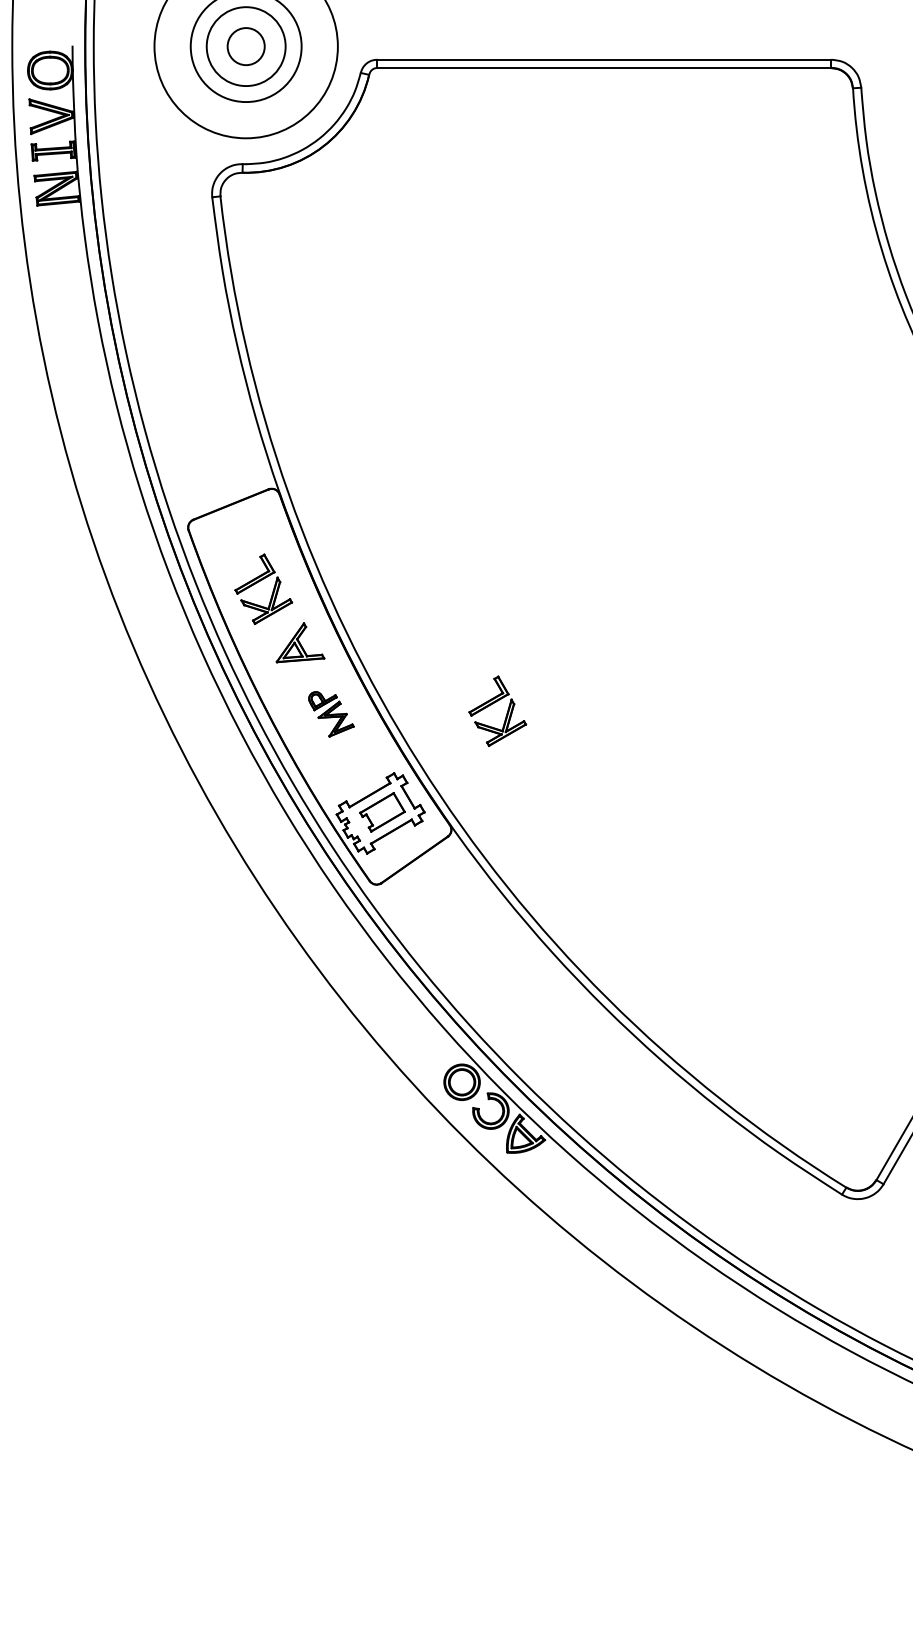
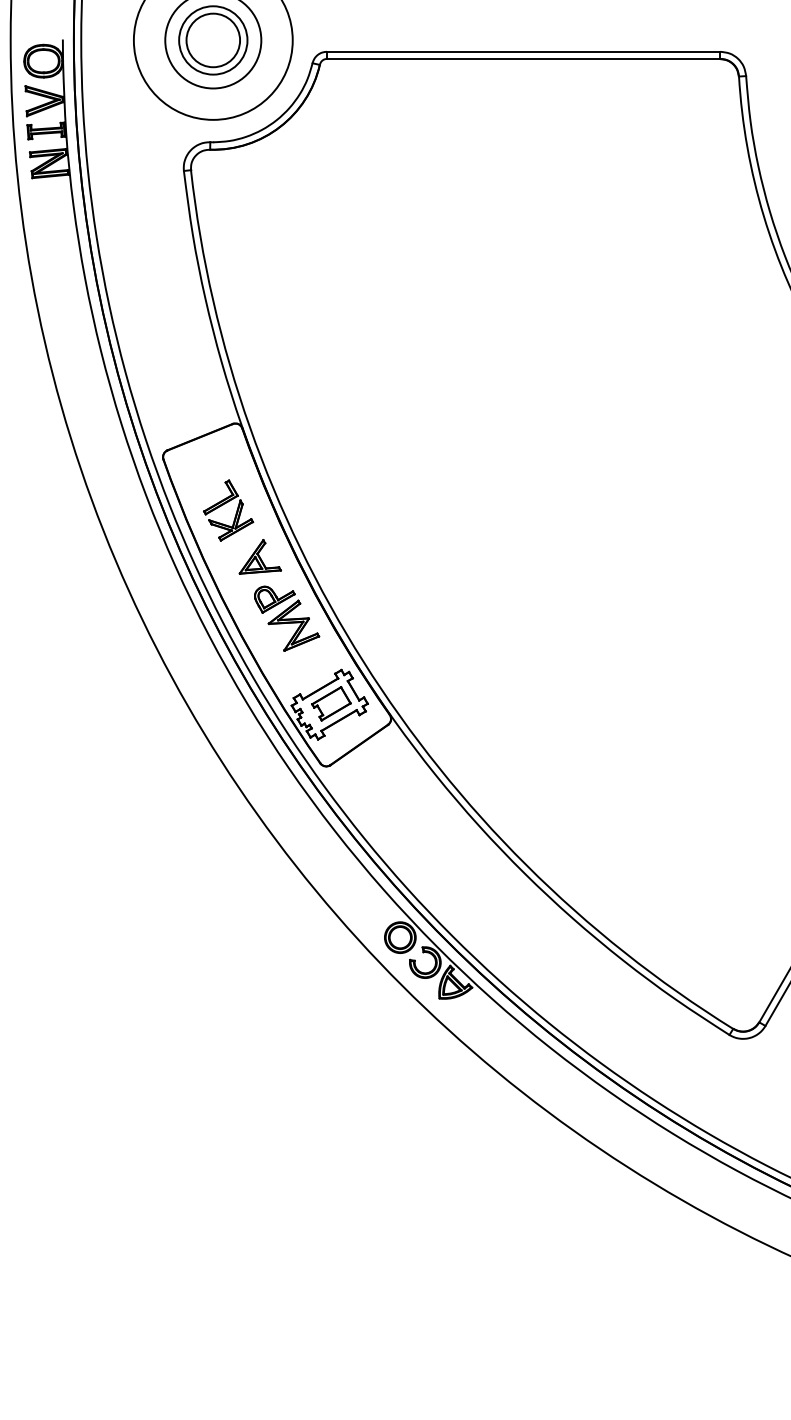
circle: (246, 46) -> (213, 40), size x1.67
part: (494, 703) -> (428, 609), removed
part: (331, 714) -> (287, 619), size x1.67

